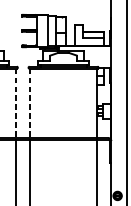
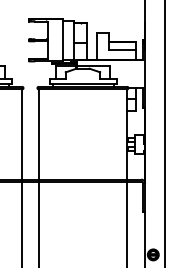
line: (16, 104) -> (21, 135), dashed -> solid
line: (30, 104) -> (39, 135), dashed -> solid

